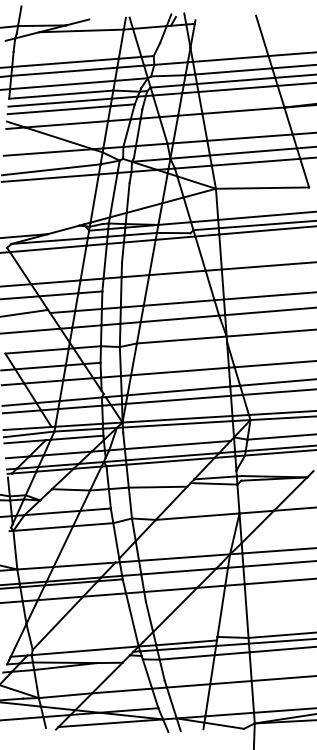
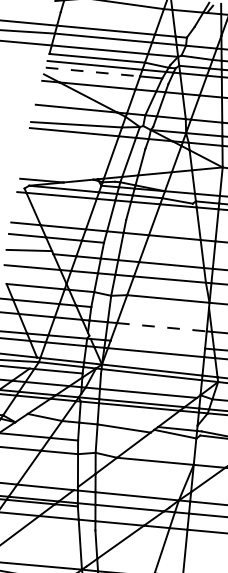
line: (59, 110) -> (93, 72), solid -> dashed
line: (180, 371) -> (162, 327), solid -> dashed
line: (178, 390) -> (157, 344), removed

